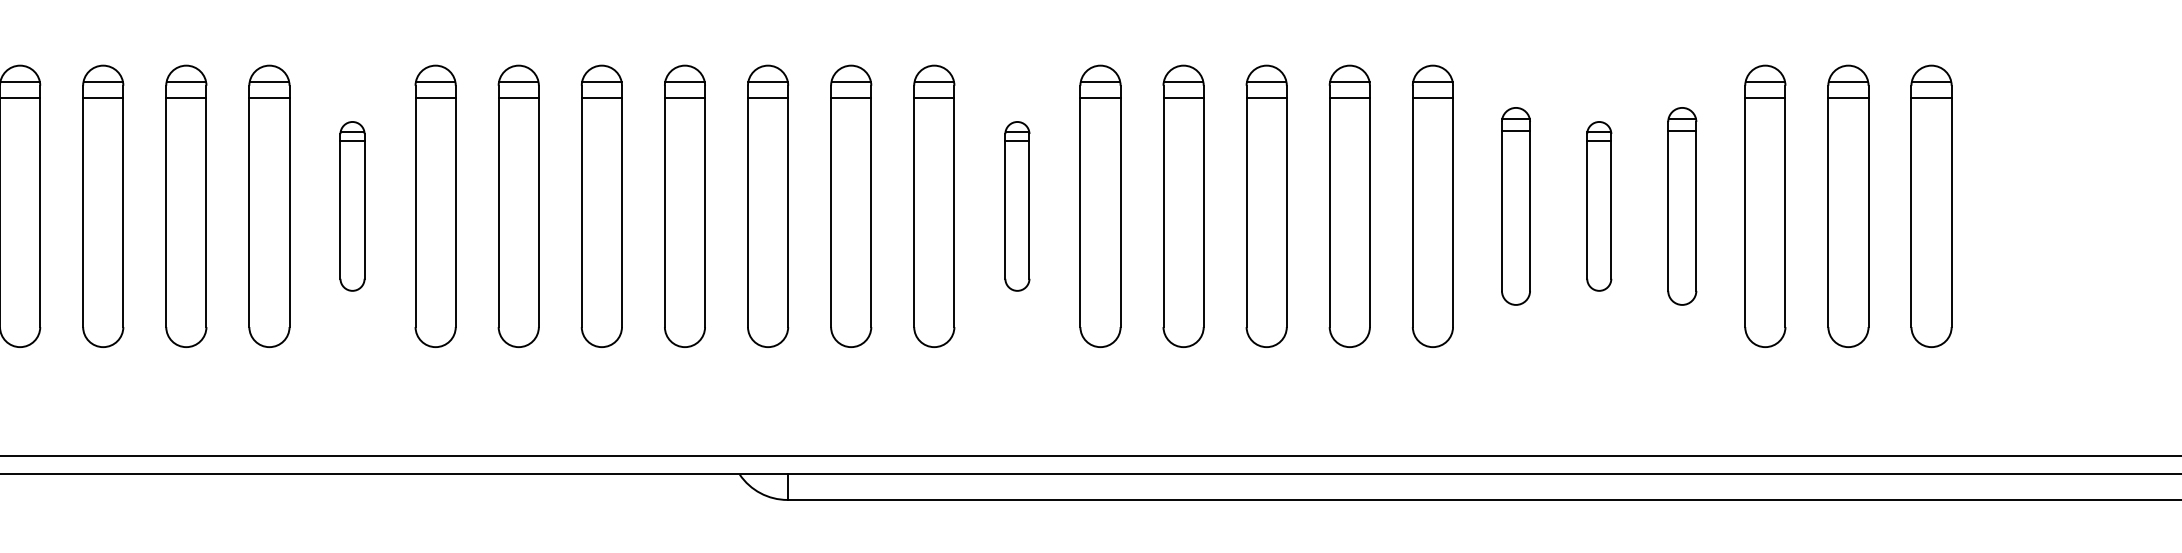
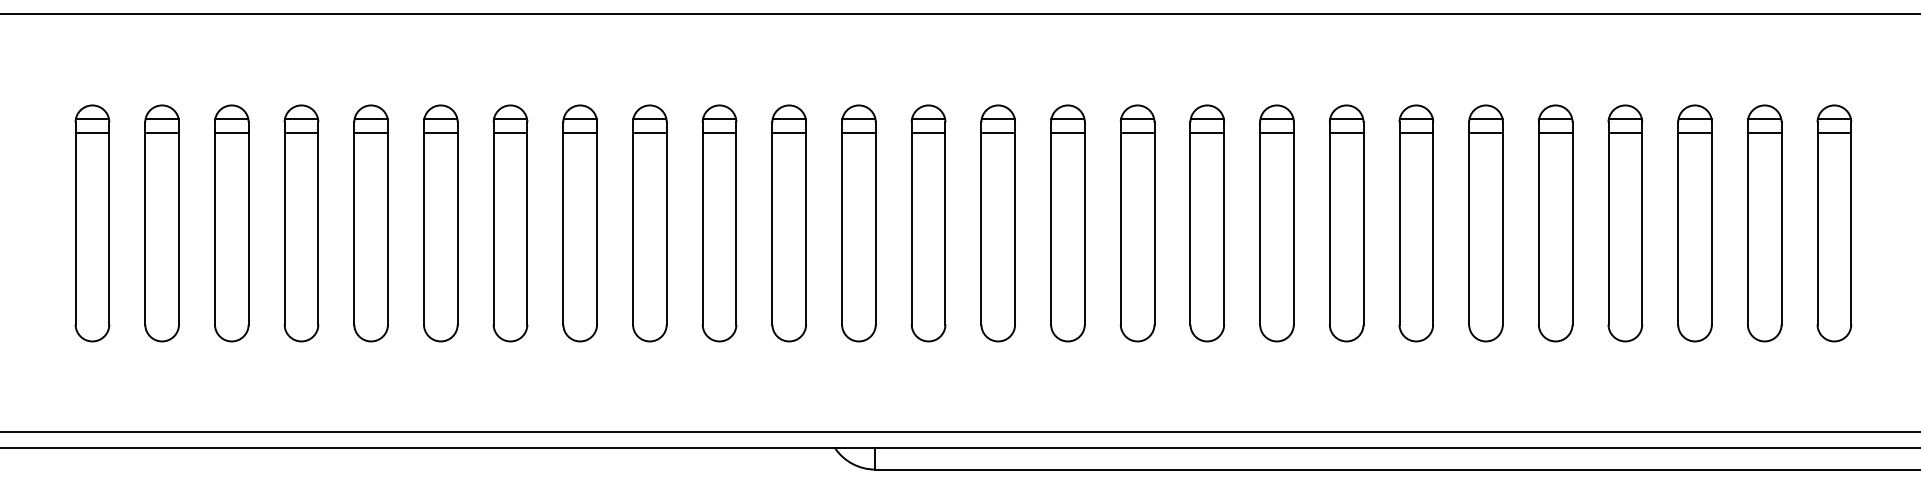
part: (352, 206) -> (510, 223), size x1.67
part: (1016, 206) -> (1067, 223), size x1.67
part: (1515, 206) -> (1485, 223), size x1.43
part: (1598, 206) -> (1555, 223), size x1.67
part: (1682, 206) -> (1625, 223), size x1.43

